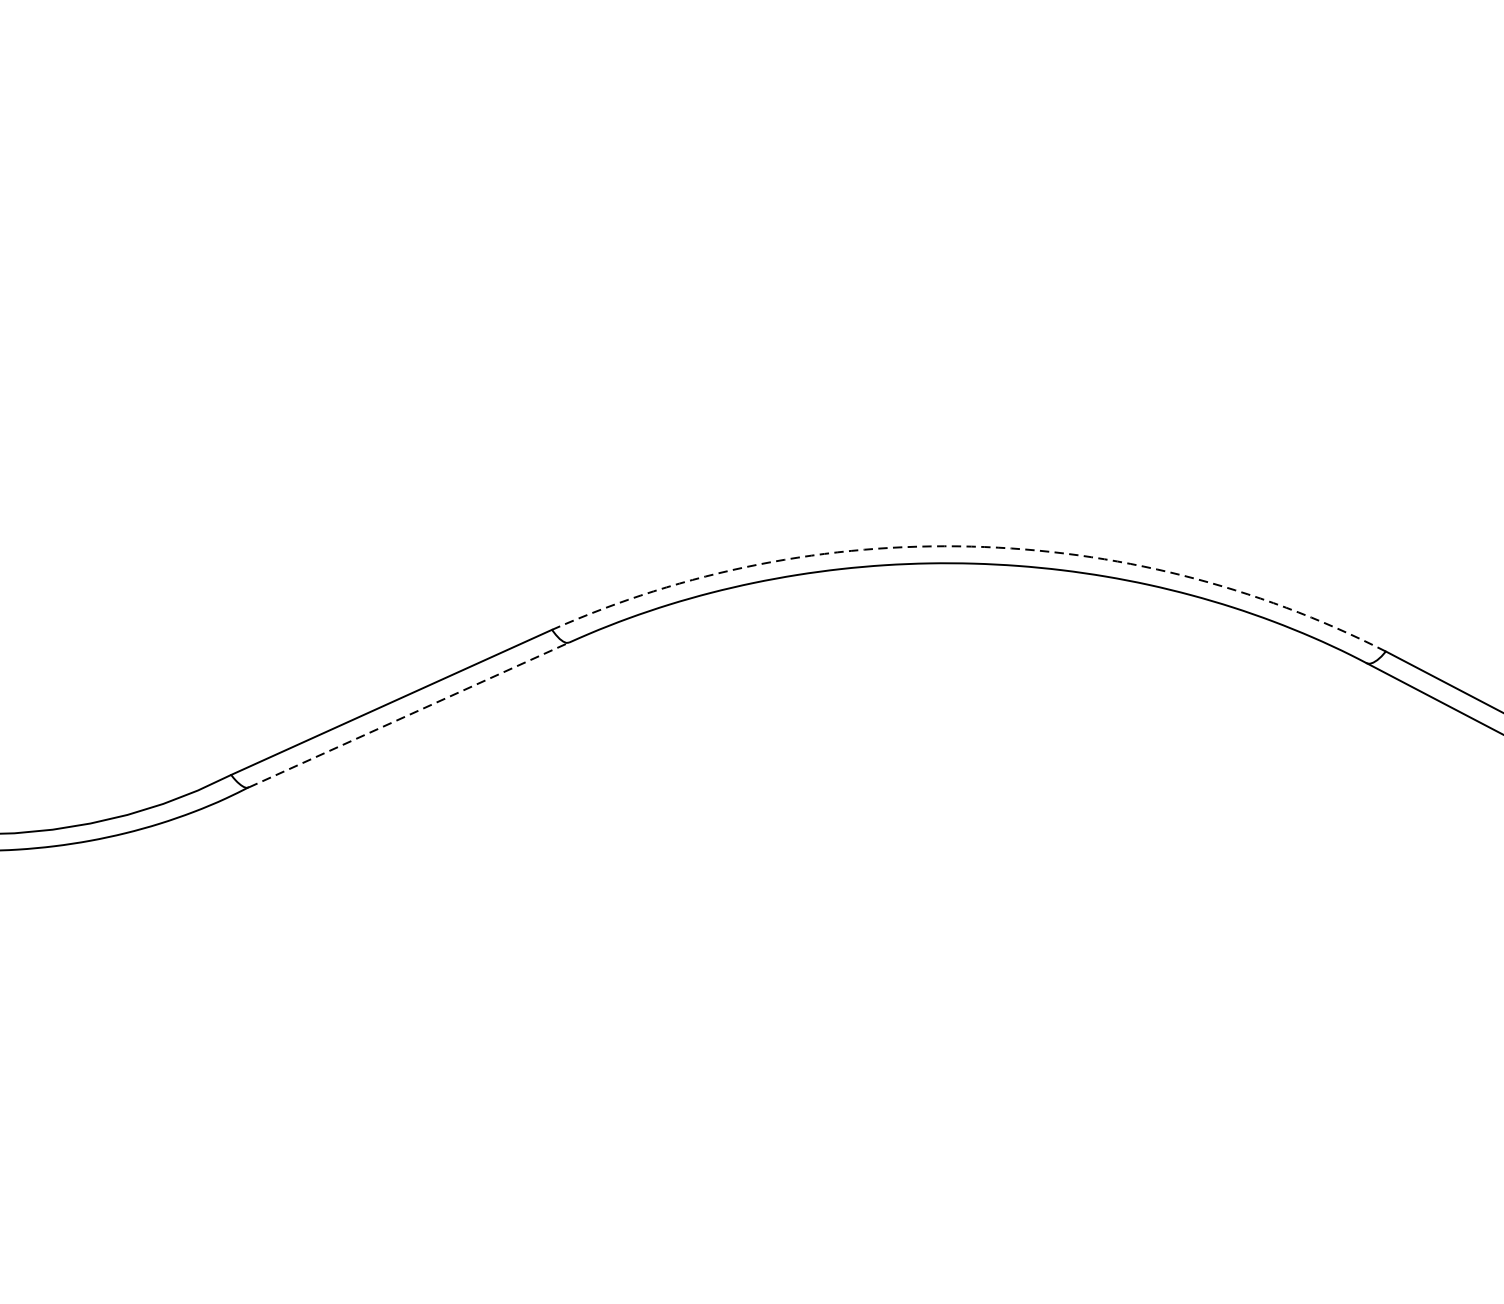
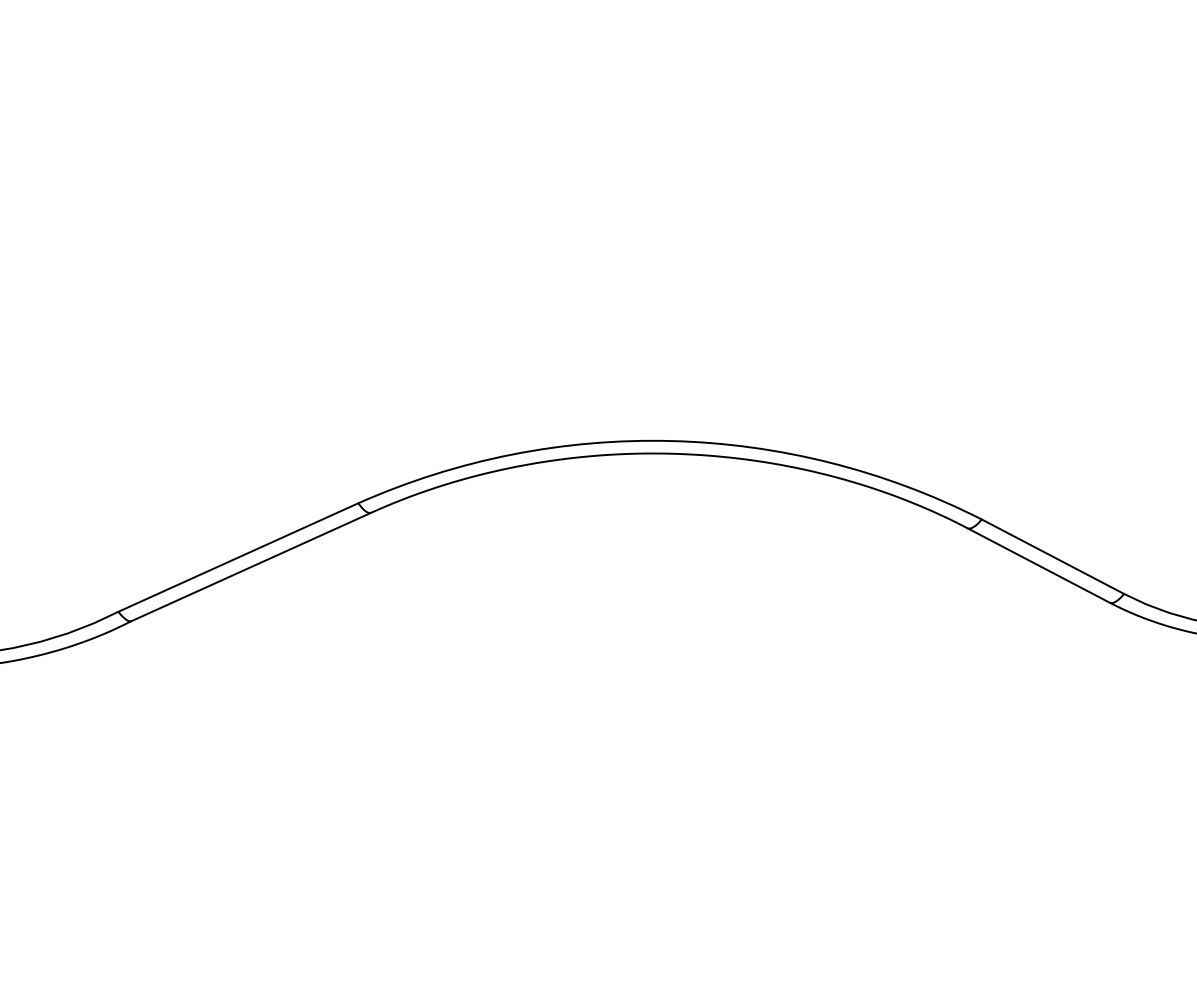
arc: (970, 547) -> (671, 441), dashed -> solid
line: (409, 714) -> (251, 566), dashed -> solid

